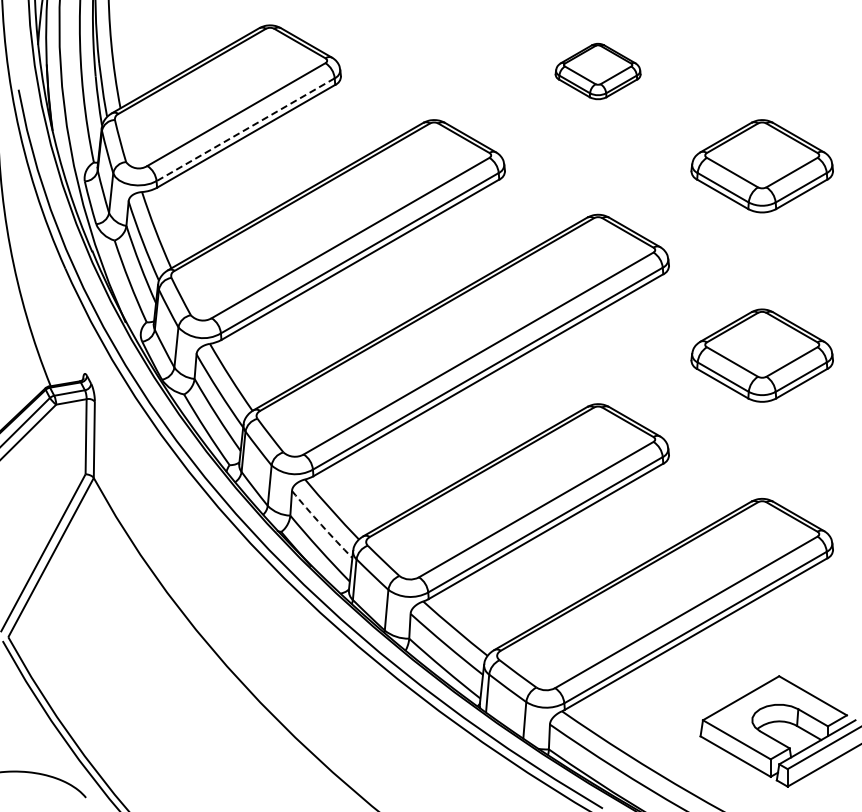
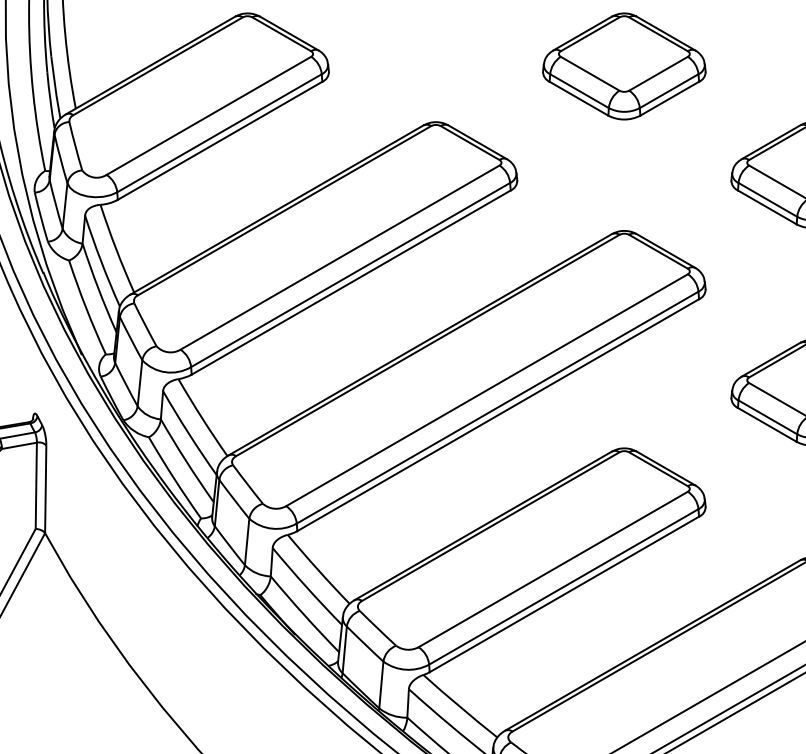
part: (597, 71) -> (623, 66), size x1.67
line: (245, 129) -> (219, 132), dashed -> solid
arc: (321, 525) -> (306, 587), dashed -> solid

